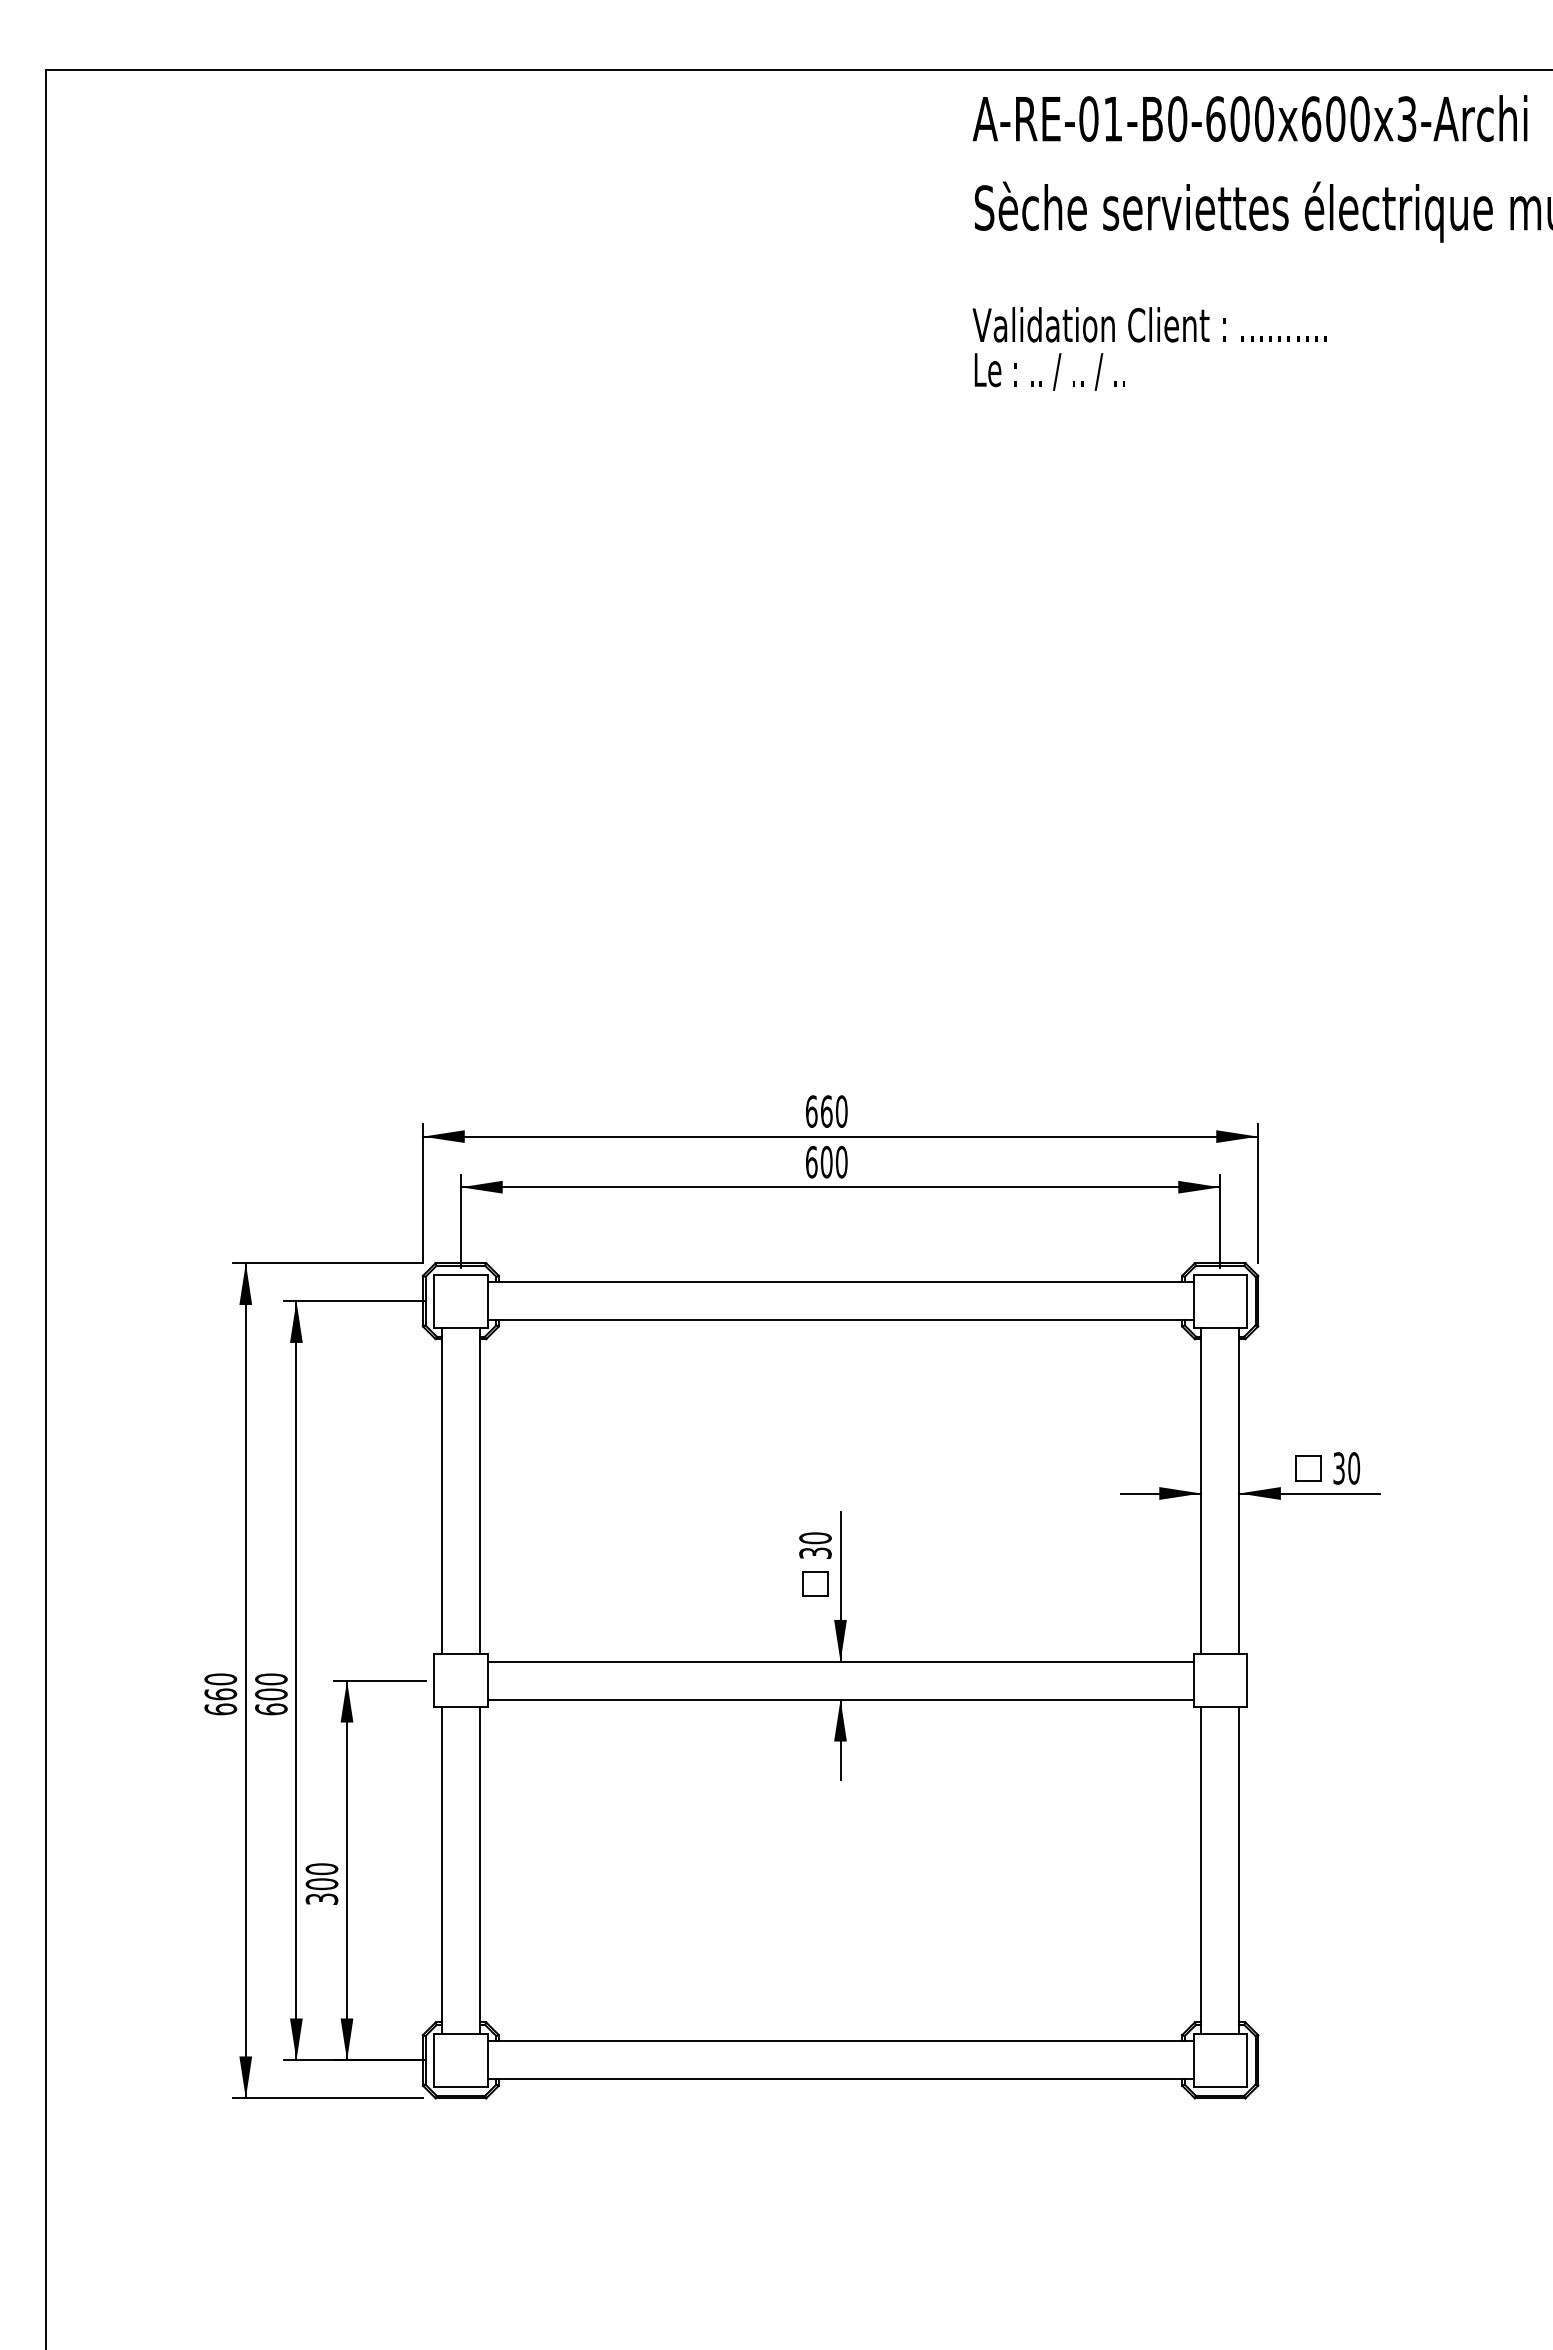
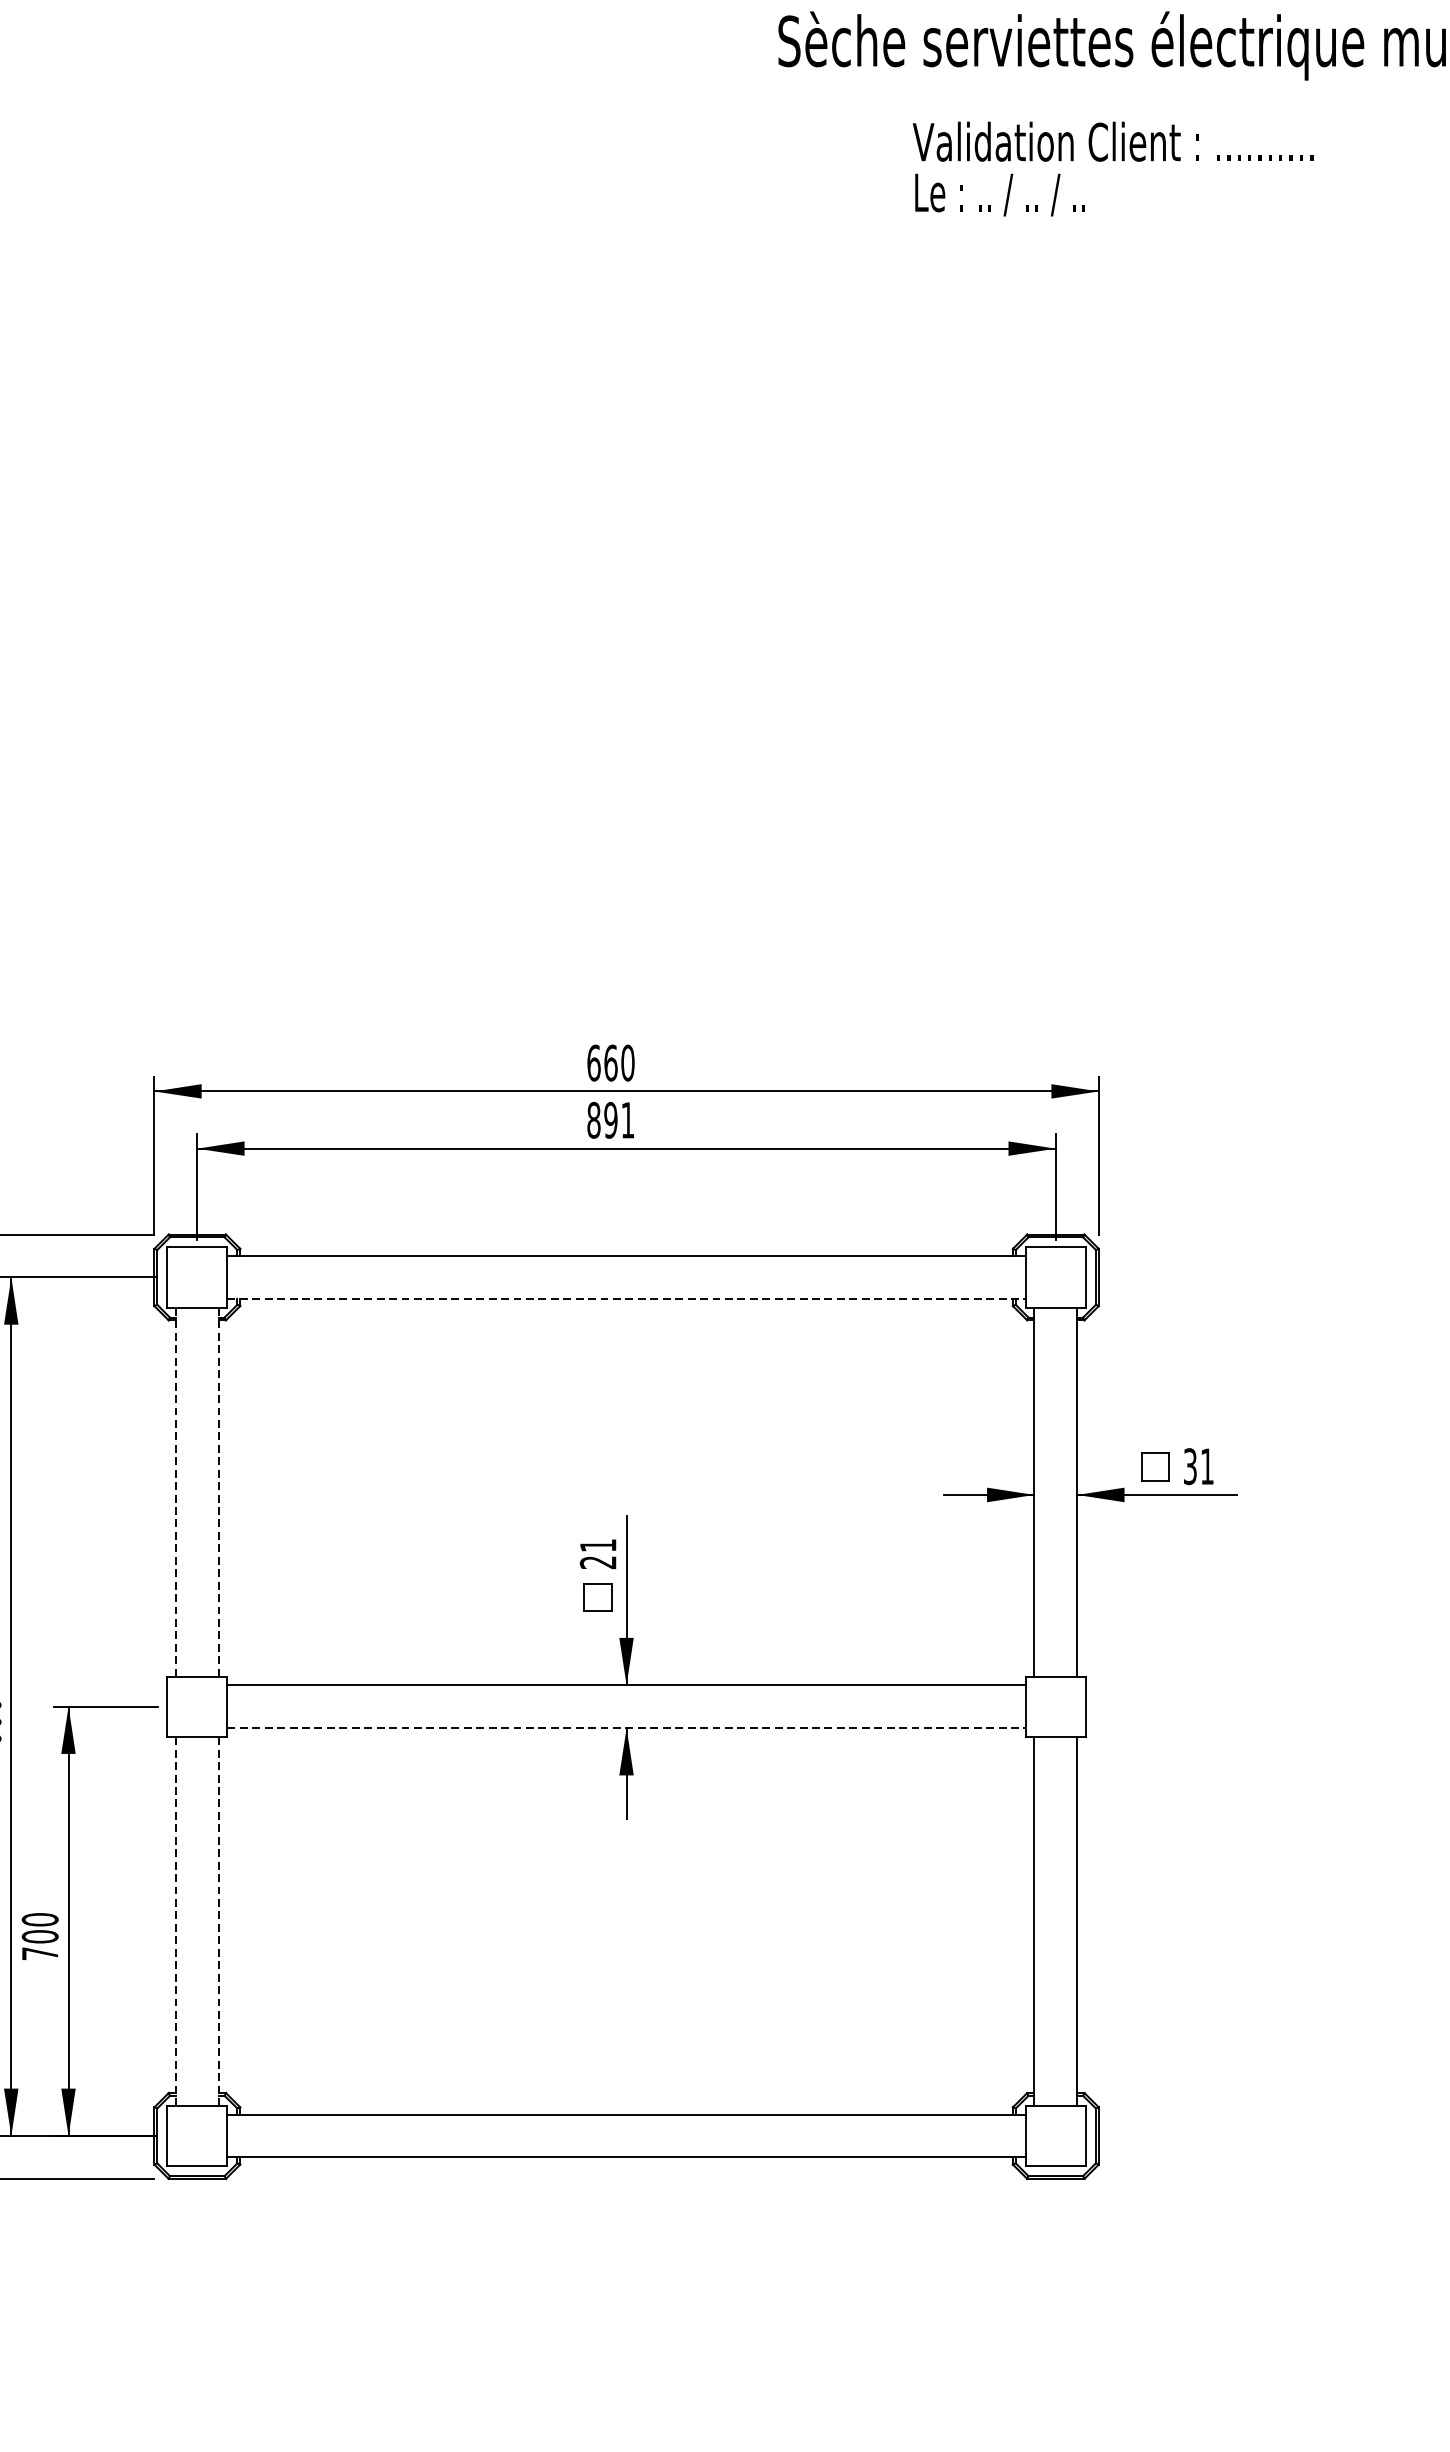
text: (1149, 348) -> (1112, 168), moved
text: (826, 1161) -> (610, 1119), 600 -> 891
line: (841, 1320) -> (627, 1299), solid -> dashed
text: (1354, 1468) -> (1207, 1466), 30 -> 31
line: (441, 1490) -> (175, 1491), solid -> dashed
line: (479, 1490) -> (218, 1491), solid -> dashed
text: (815, 1545) -> (598, 1553), 30 -> 21
line: (841, 1699) -> (627, 1727), solid -> dashed
line: (441, 1870) -> (175, 1921), solid -> dashed
line: (479, 1870) -> (218, 1921), solid -> dashed
text: (321, 1898) -> (39, 1952), 300 -> 700

